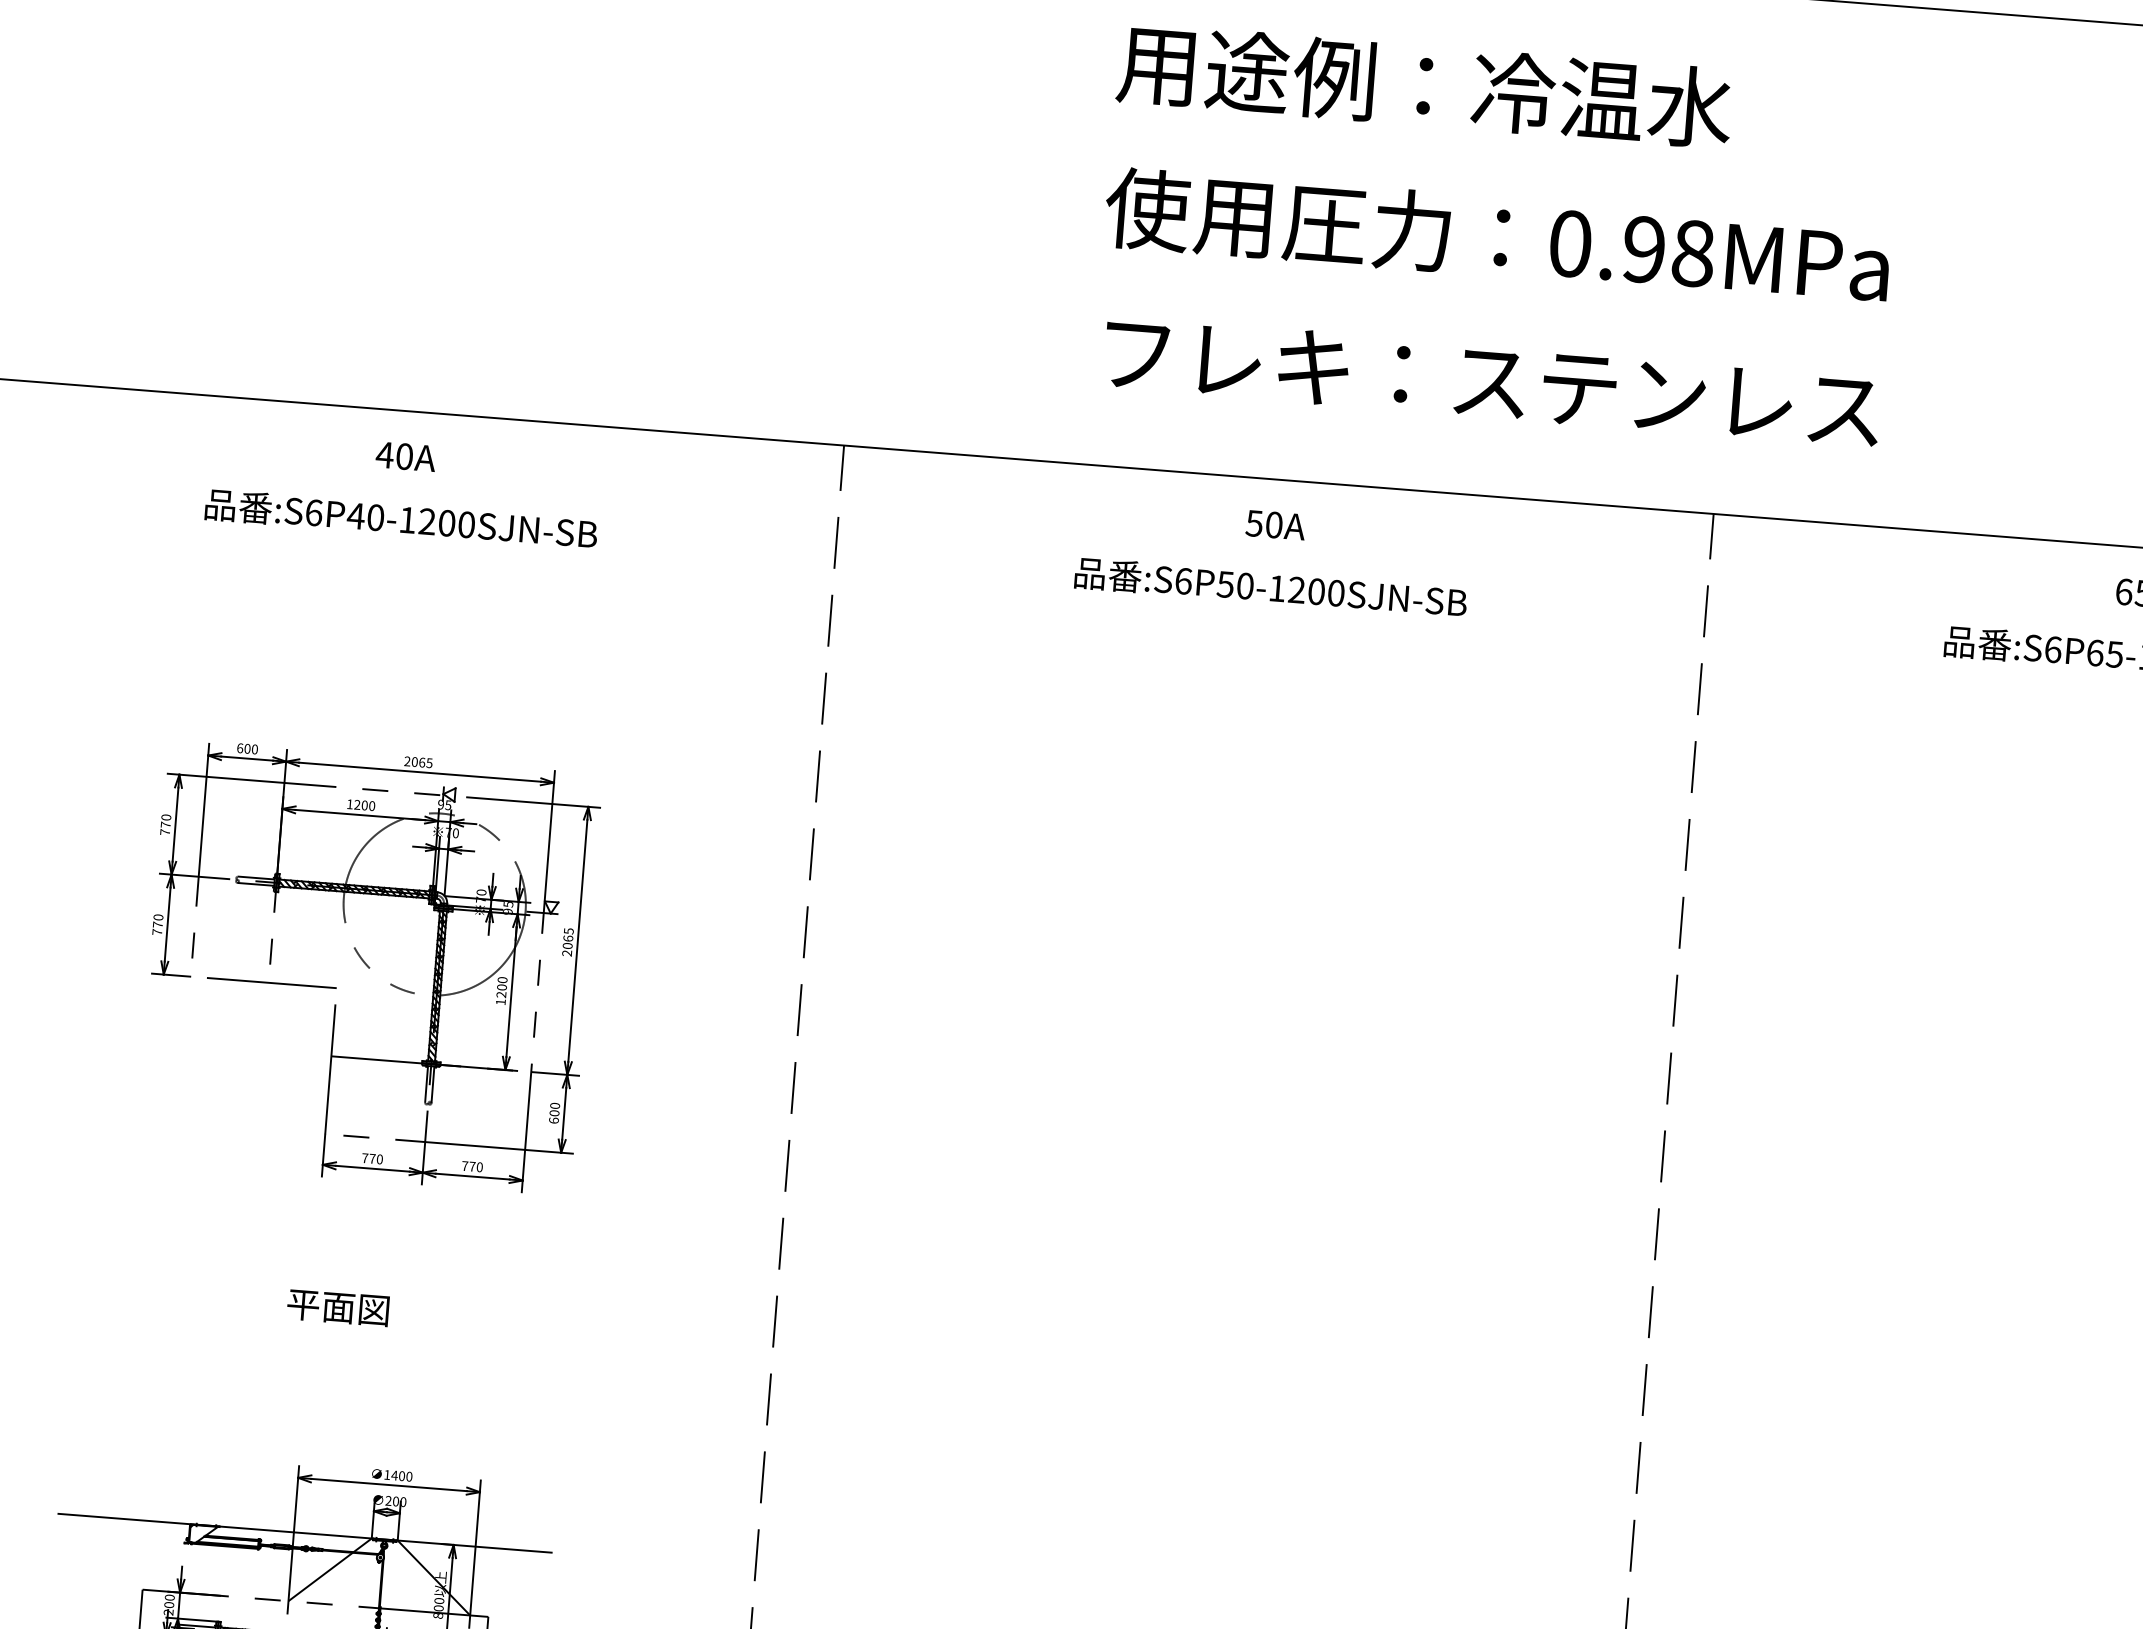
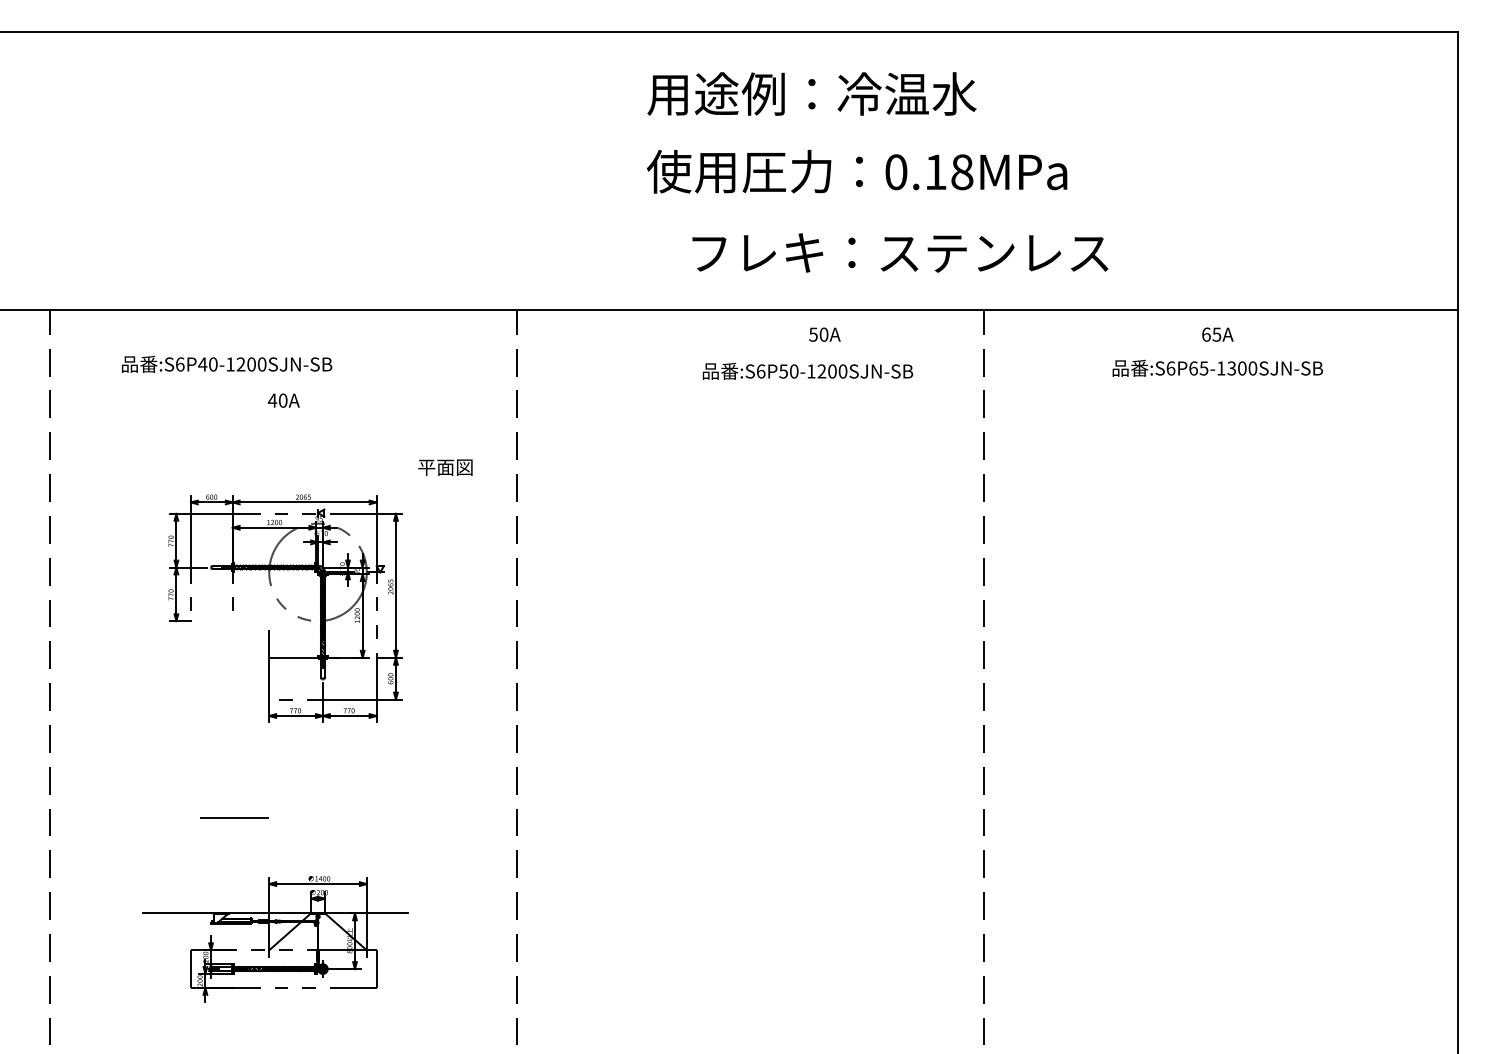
text: (1643, 250) -> (935, 172), 0.98MPa -> 0.18MPa
text: (1492, 380) -> (900, 252), moved
text: (405, 456) -> (283, 400), moved
text: (402, 517) -> (227, 363), moved
text: (1275, 524) -> (824, 334), moved
text: (1270, 586) -> (807, 370), moved
line: (272, 981) -> (234, 817), moved
text: (338, 1307) -> (445, 467), moved

